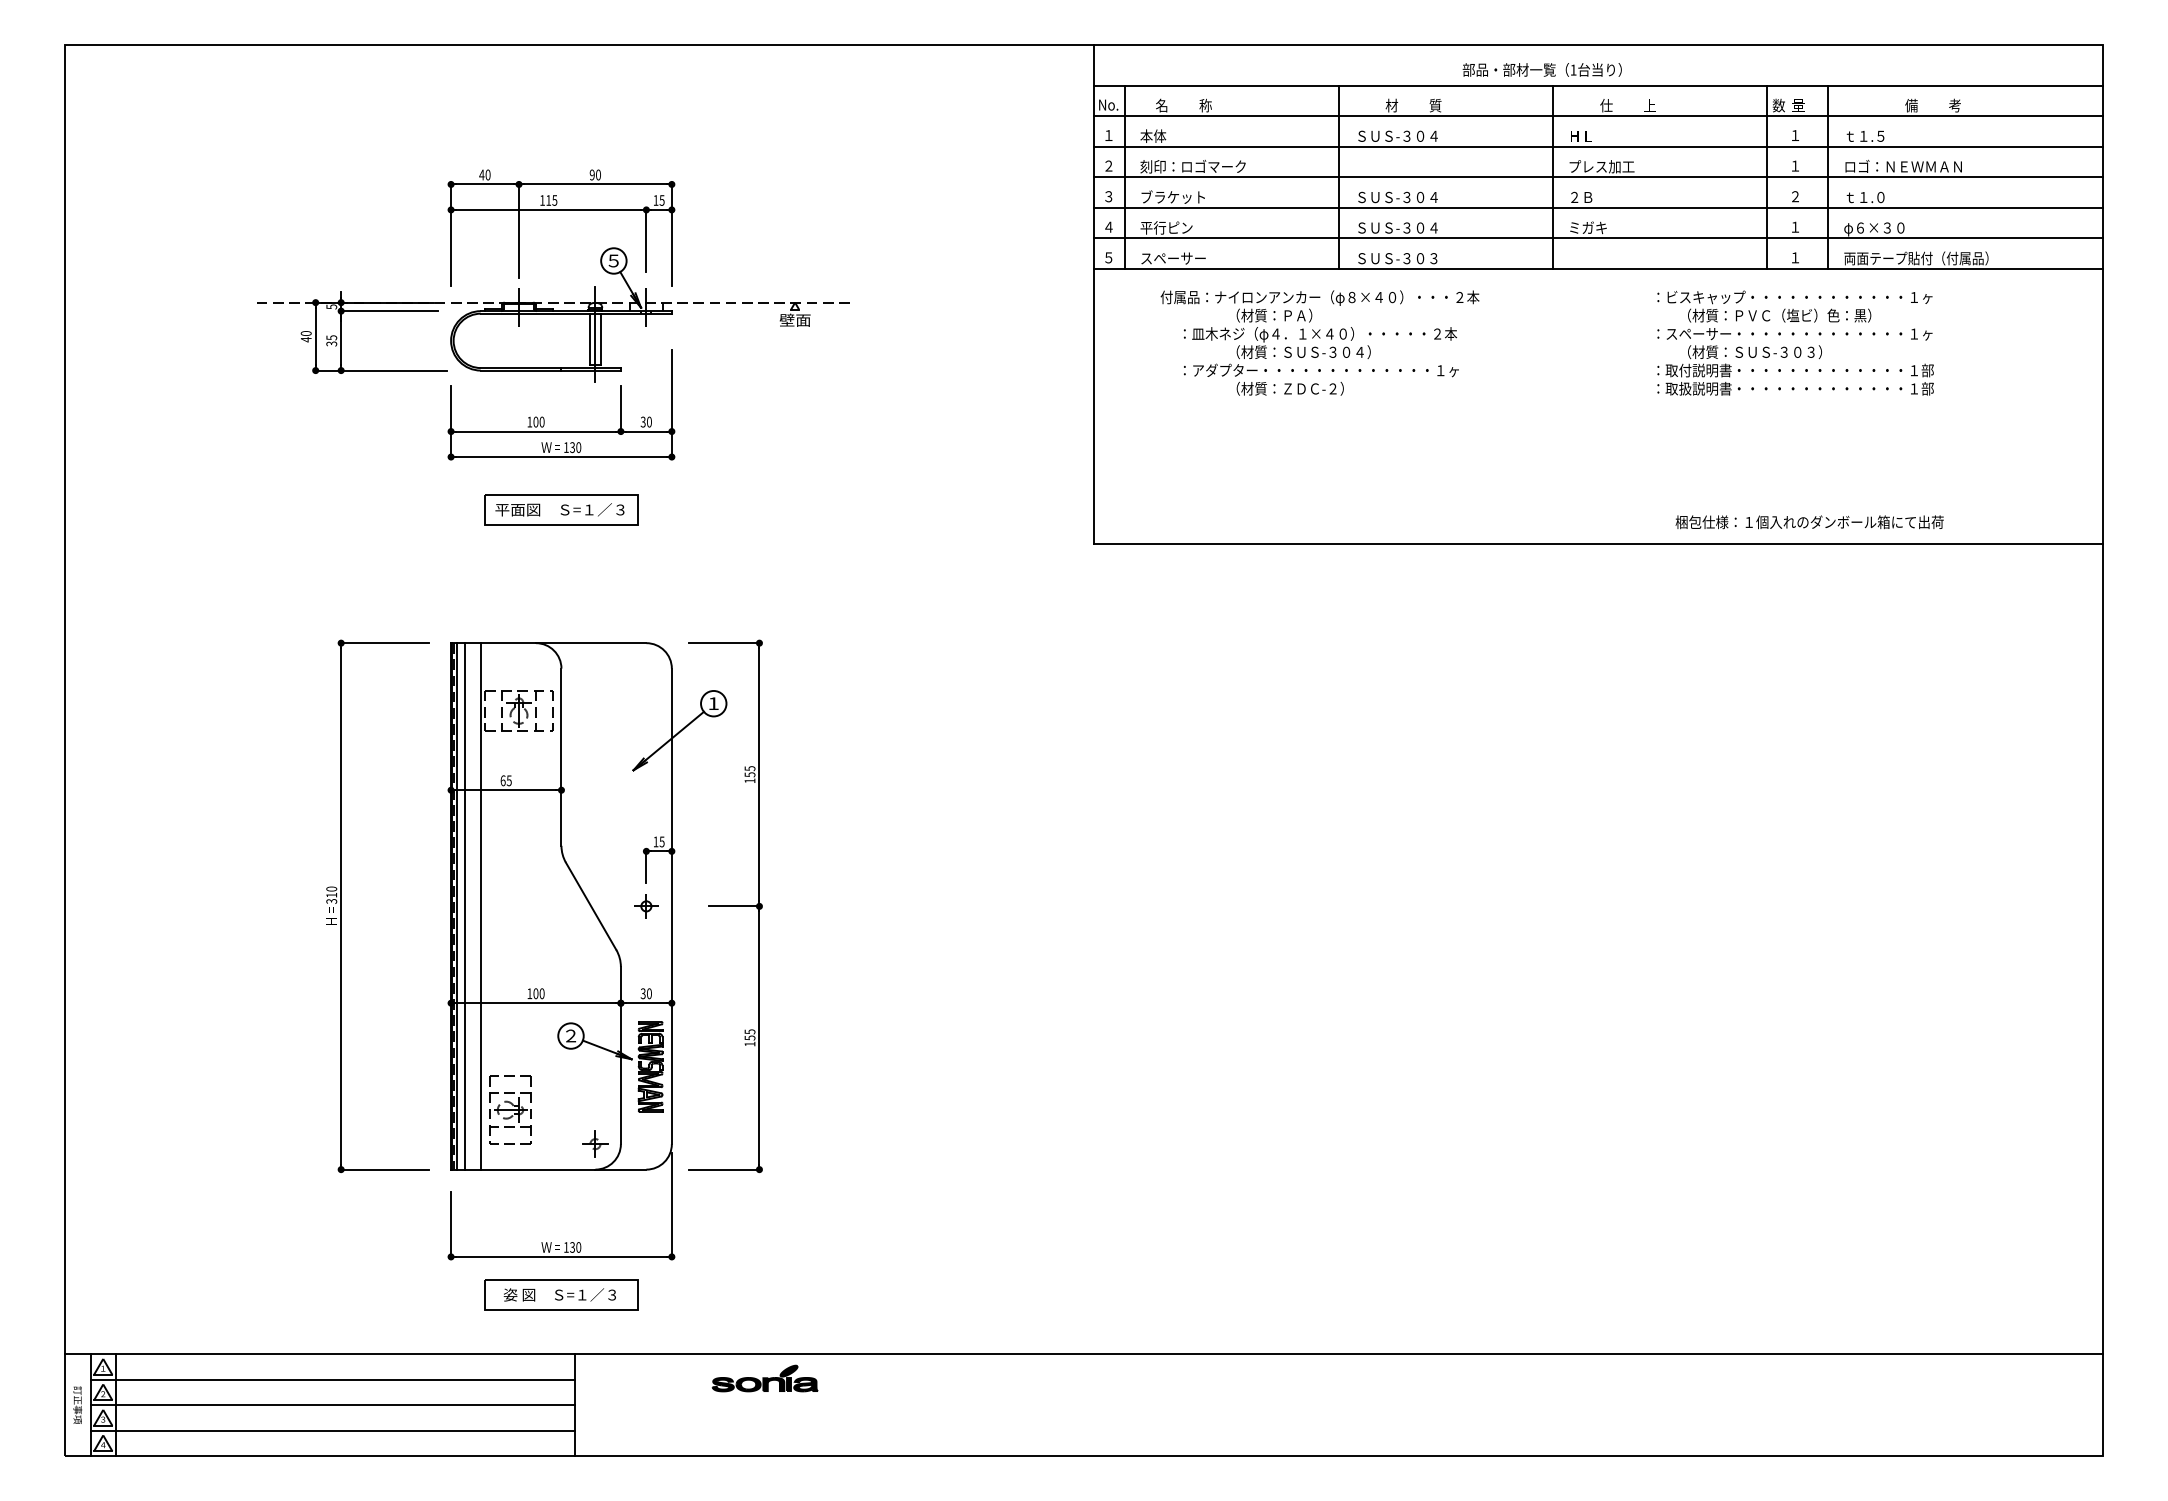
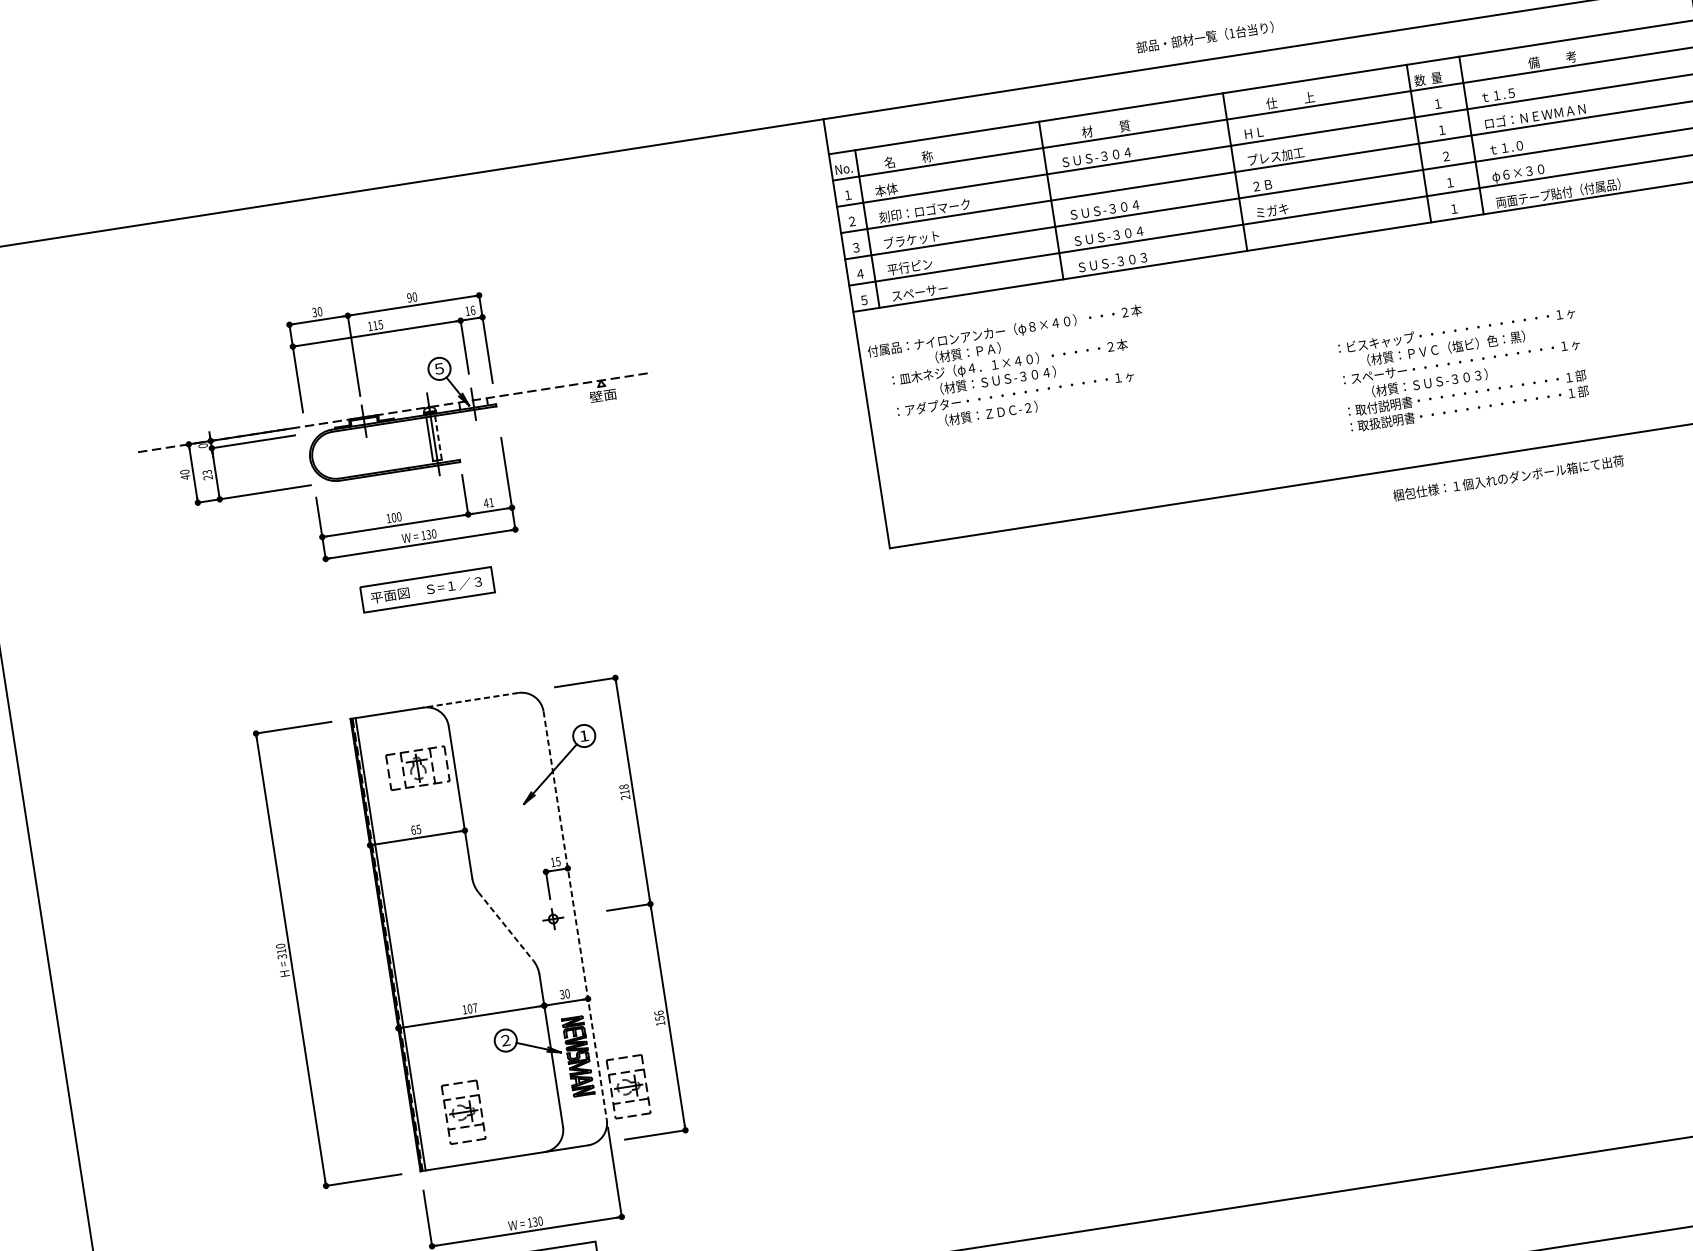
text: (1541, 69) -> (1204, 37), moved
text: (481, 174) -> (314, 312), 40 -> 30
text: (661, 200) -> (472, 310), 15 -> 16
text: (331, 306) -> (202, 445), 5 -> 0
line: (600, 338) -> (438, 437), solid -> dashed
text: (331, 340) -> (207, 474), 35 -> 23
text: (1319, 342) -> (1010, 369), moved
text: (1795, 342) -> (1463, 369), moved
text: (645, 421) -> (488, 502), 30 -> 41
text: (1809, 522) -> (1508, 478), moved
line: (590, 643) -> (470, 700), solid -> dashed
text: (749, 774) -> (624, 792), 155 -> 218
line: (465, 906) -> (397, 943), removed
line: (480, 906) -> (410, 941), removed
line: (591, 906) -> (506, 926), solid -> dashed
line: (671, 906) -> (574, 915), solid -> dashed
text: (541, 993) -> (474, 1007), 100 -> 107
text: (749, 1031) -> (658, 1012), 155 -> 156
part: (702, 1109) -> (628, 1086), added
part: (595, 1143) -> (541, 1129), removed

